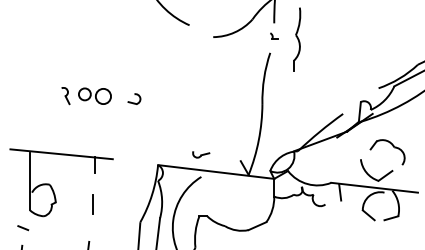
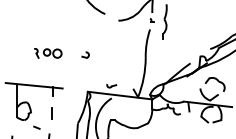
part: (134, 97) -> (85, 54), moved
line: (22, 227) -> (36, 127), moved

